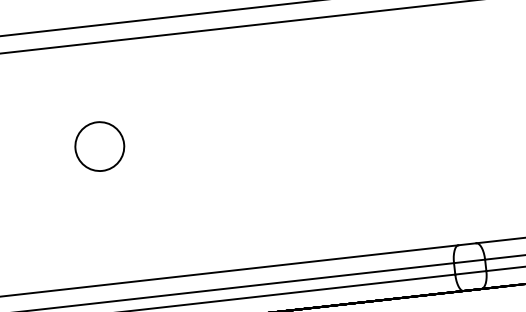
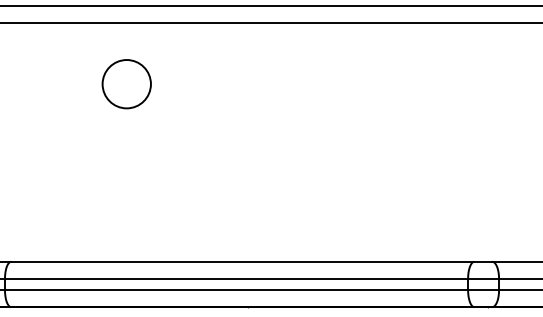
circle: (99, 146) -> (126, 84), moved

